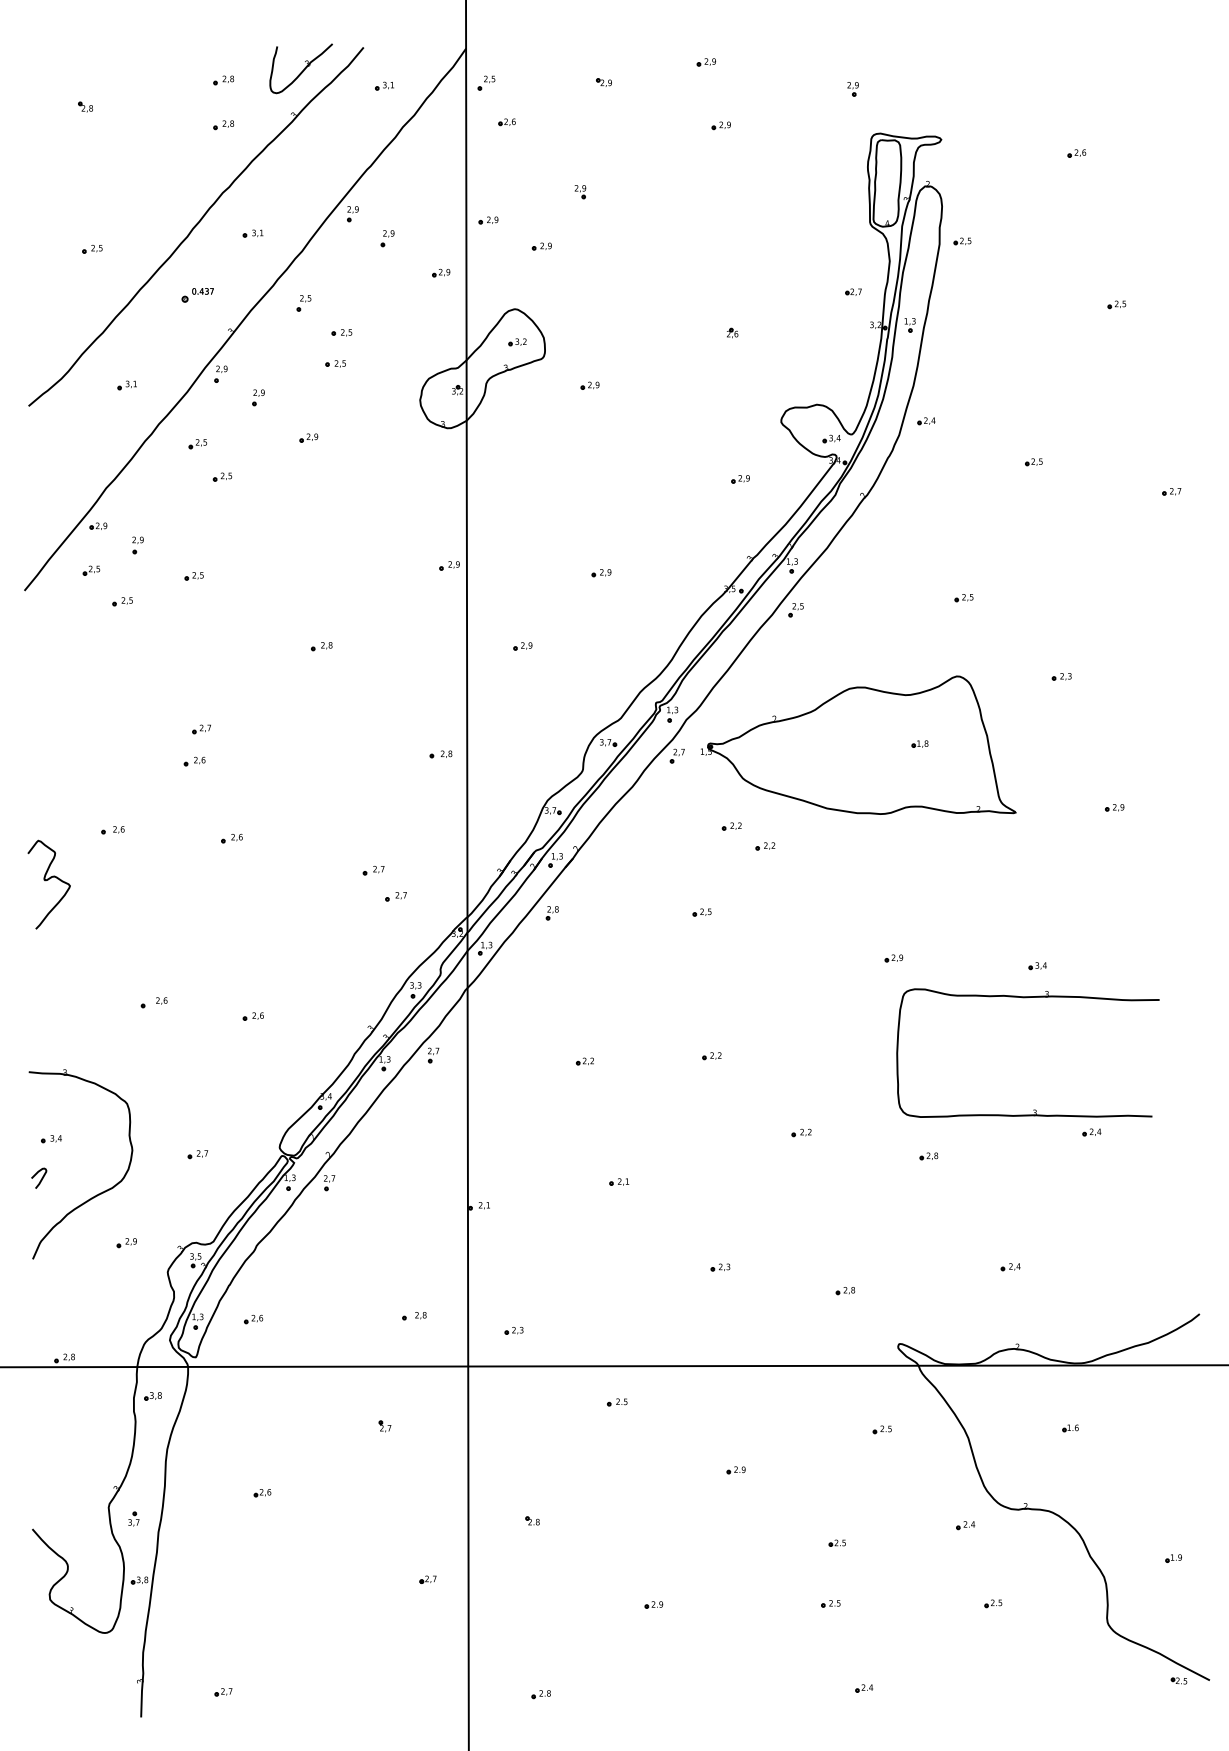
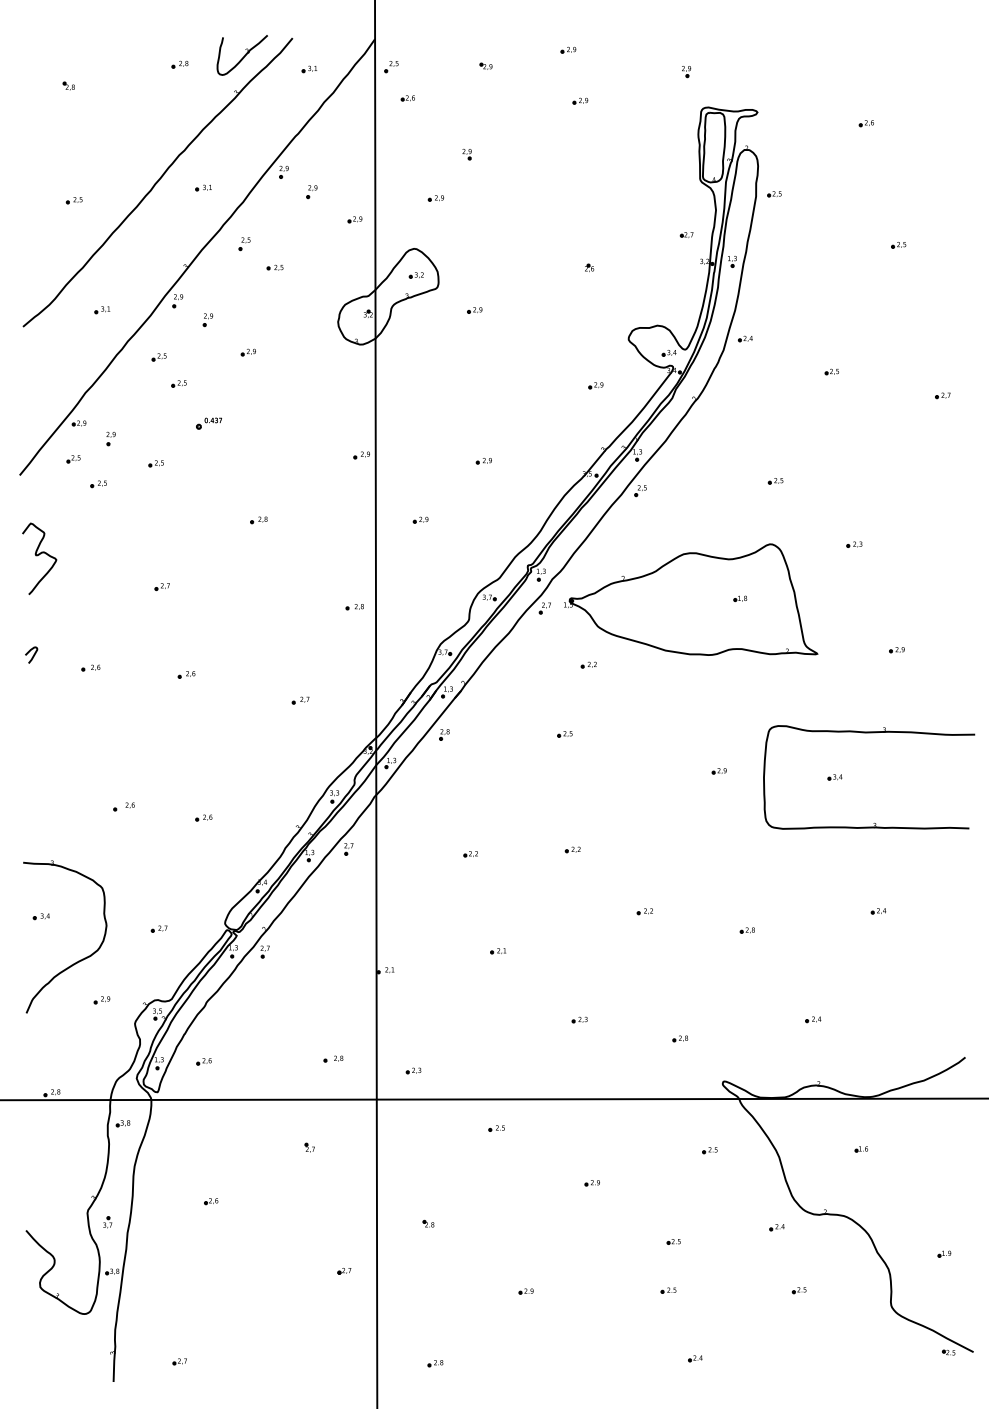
part: (223, 124) -> (179, 100), removed
part: (487, 220) -> (392, 177), removed
part: (196, 295) -> (208, 423), moved
part: (334, 363) -> (269, 292), removed
part: (194, 761) -> (156, 612), removed
part: (764, 845) -> (615, 680), removed
curve: (46, 881) -> (37, 556), moved
part: (395, 896) -> (318, 721), removed
part: (1028, 998) -> (869, 733), moved
curve: (41, 1177) -> (33, 654), moved

